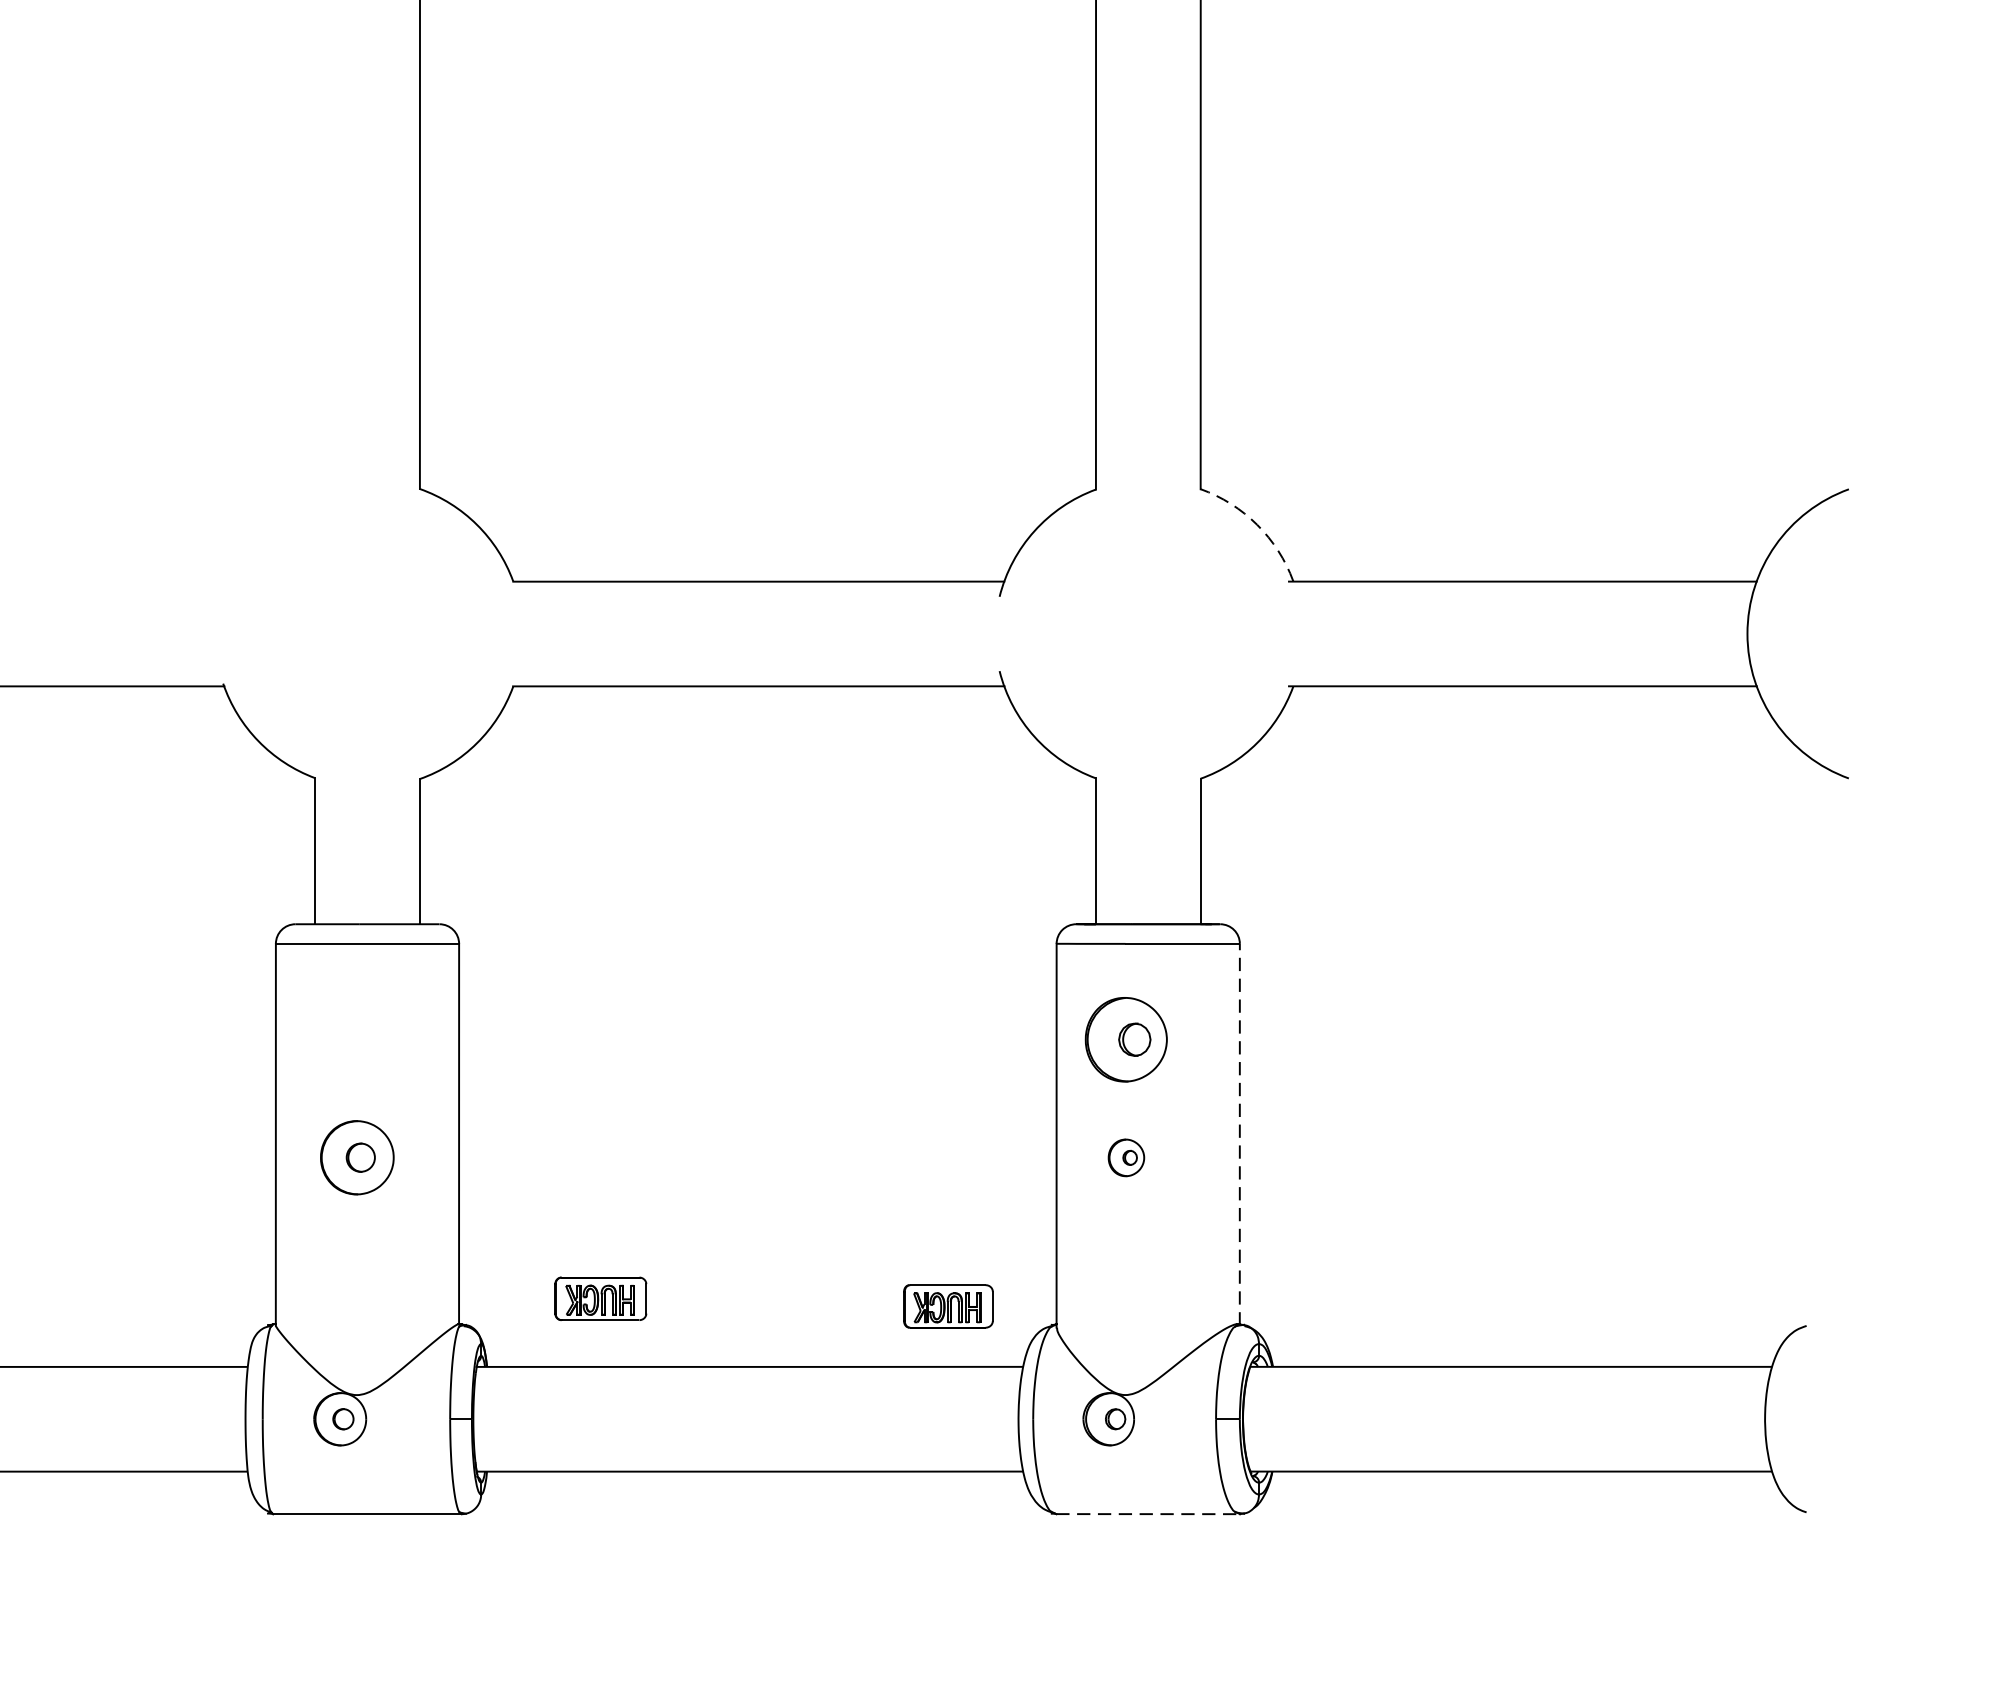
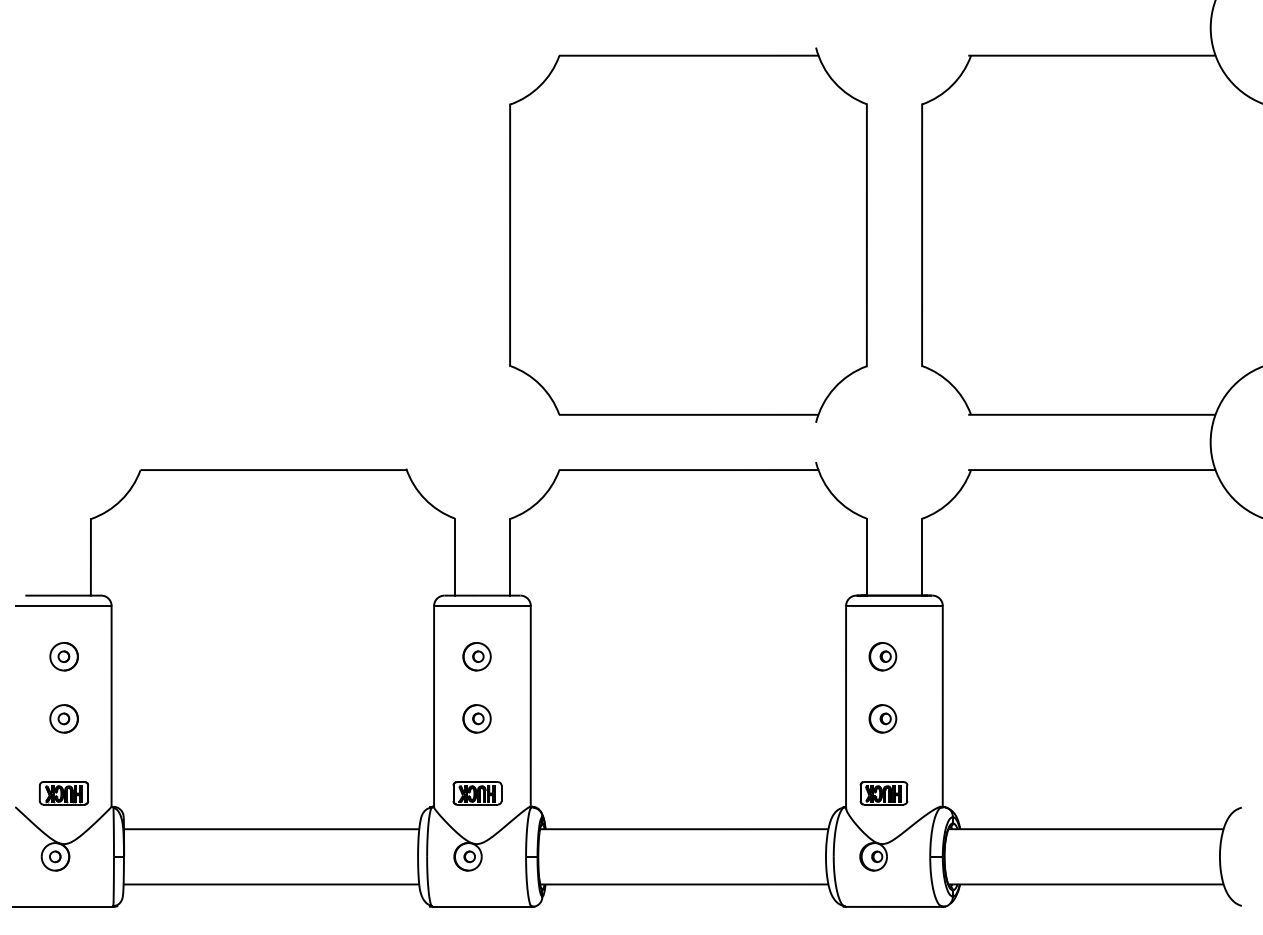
arc: (1256, 524) -> (951, 384), dashed -> solid
part: (356, 1039) -> (476, 656), added
part: (1125, 1039) -> (882, 656), size x0.62
line: (1239, 1134) -> (942, 706), dashed -> solid
part: (356, 1157) -> (476, 718), size x0.71
part: (1125, 1157) -> (882, 718), size x1.43
part: (600, 1299) -> (477, 793), moved
part: (947, 1306) -> (883, 793), moved
line: (1148, 1513) -> (894, 906), dashed -> solid

